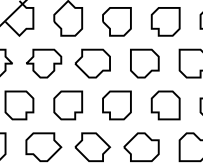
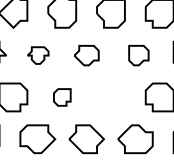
part: (44, 63) -> (38, 55), size x0.6
part: (92, 63) -> (86, 55), size x0.7
part: (144, 63) -> (138, 55), size x0.7
part: (68, 105) -> (62, 97), size x0.6
part: (116, 105) -> (110, 97), removed

